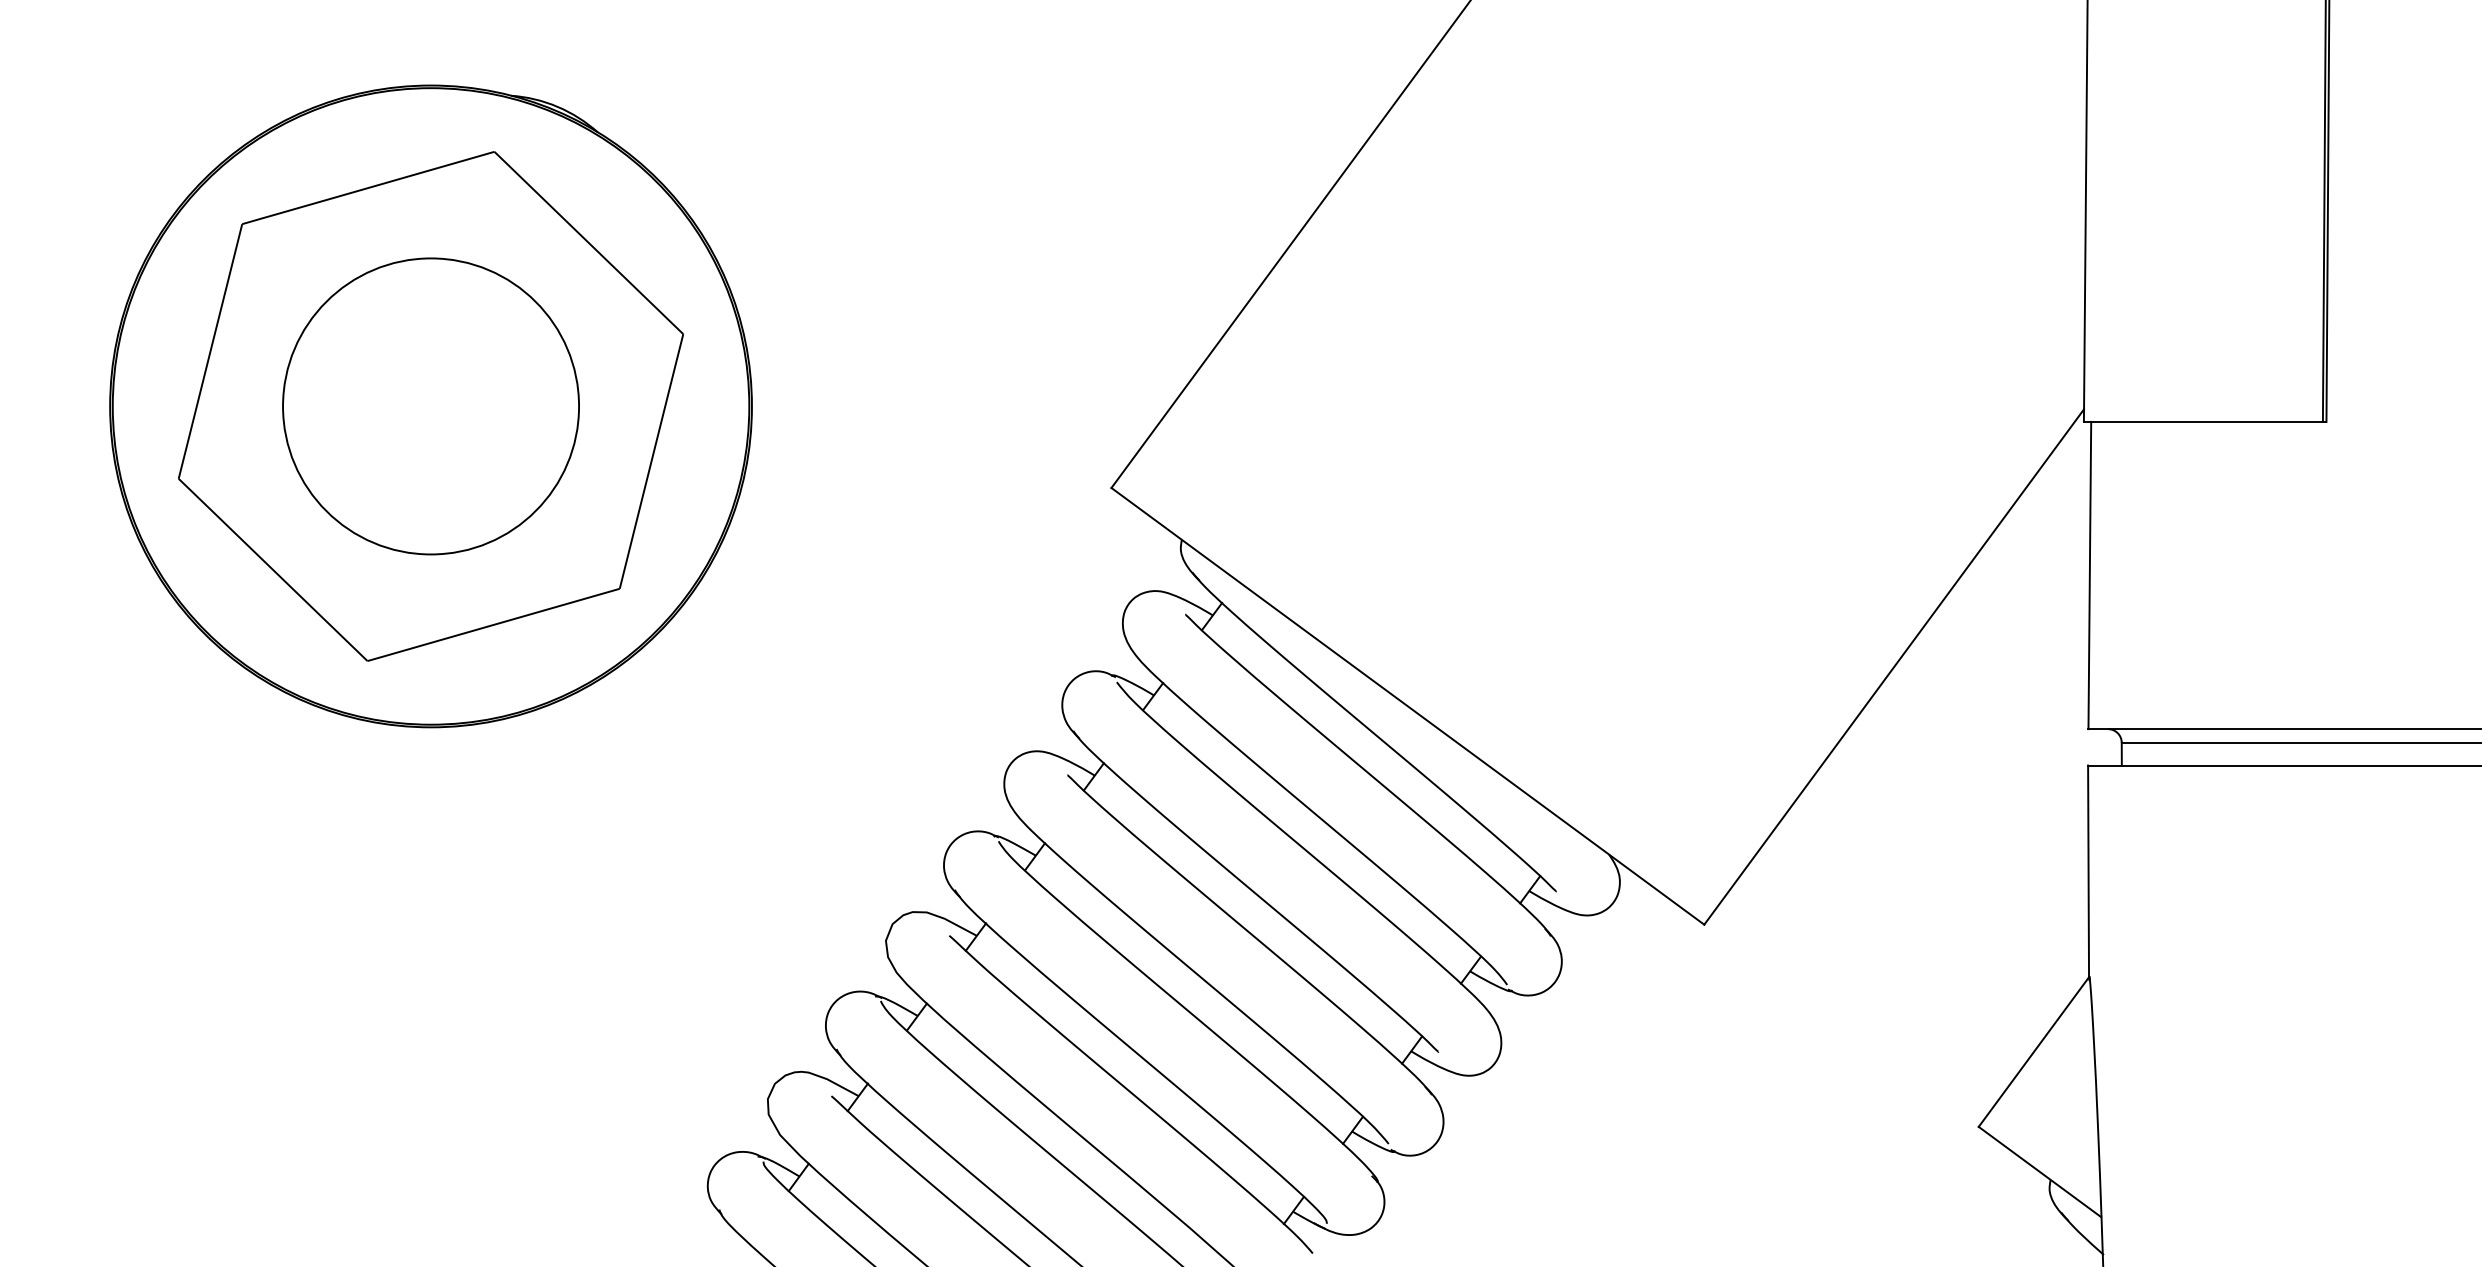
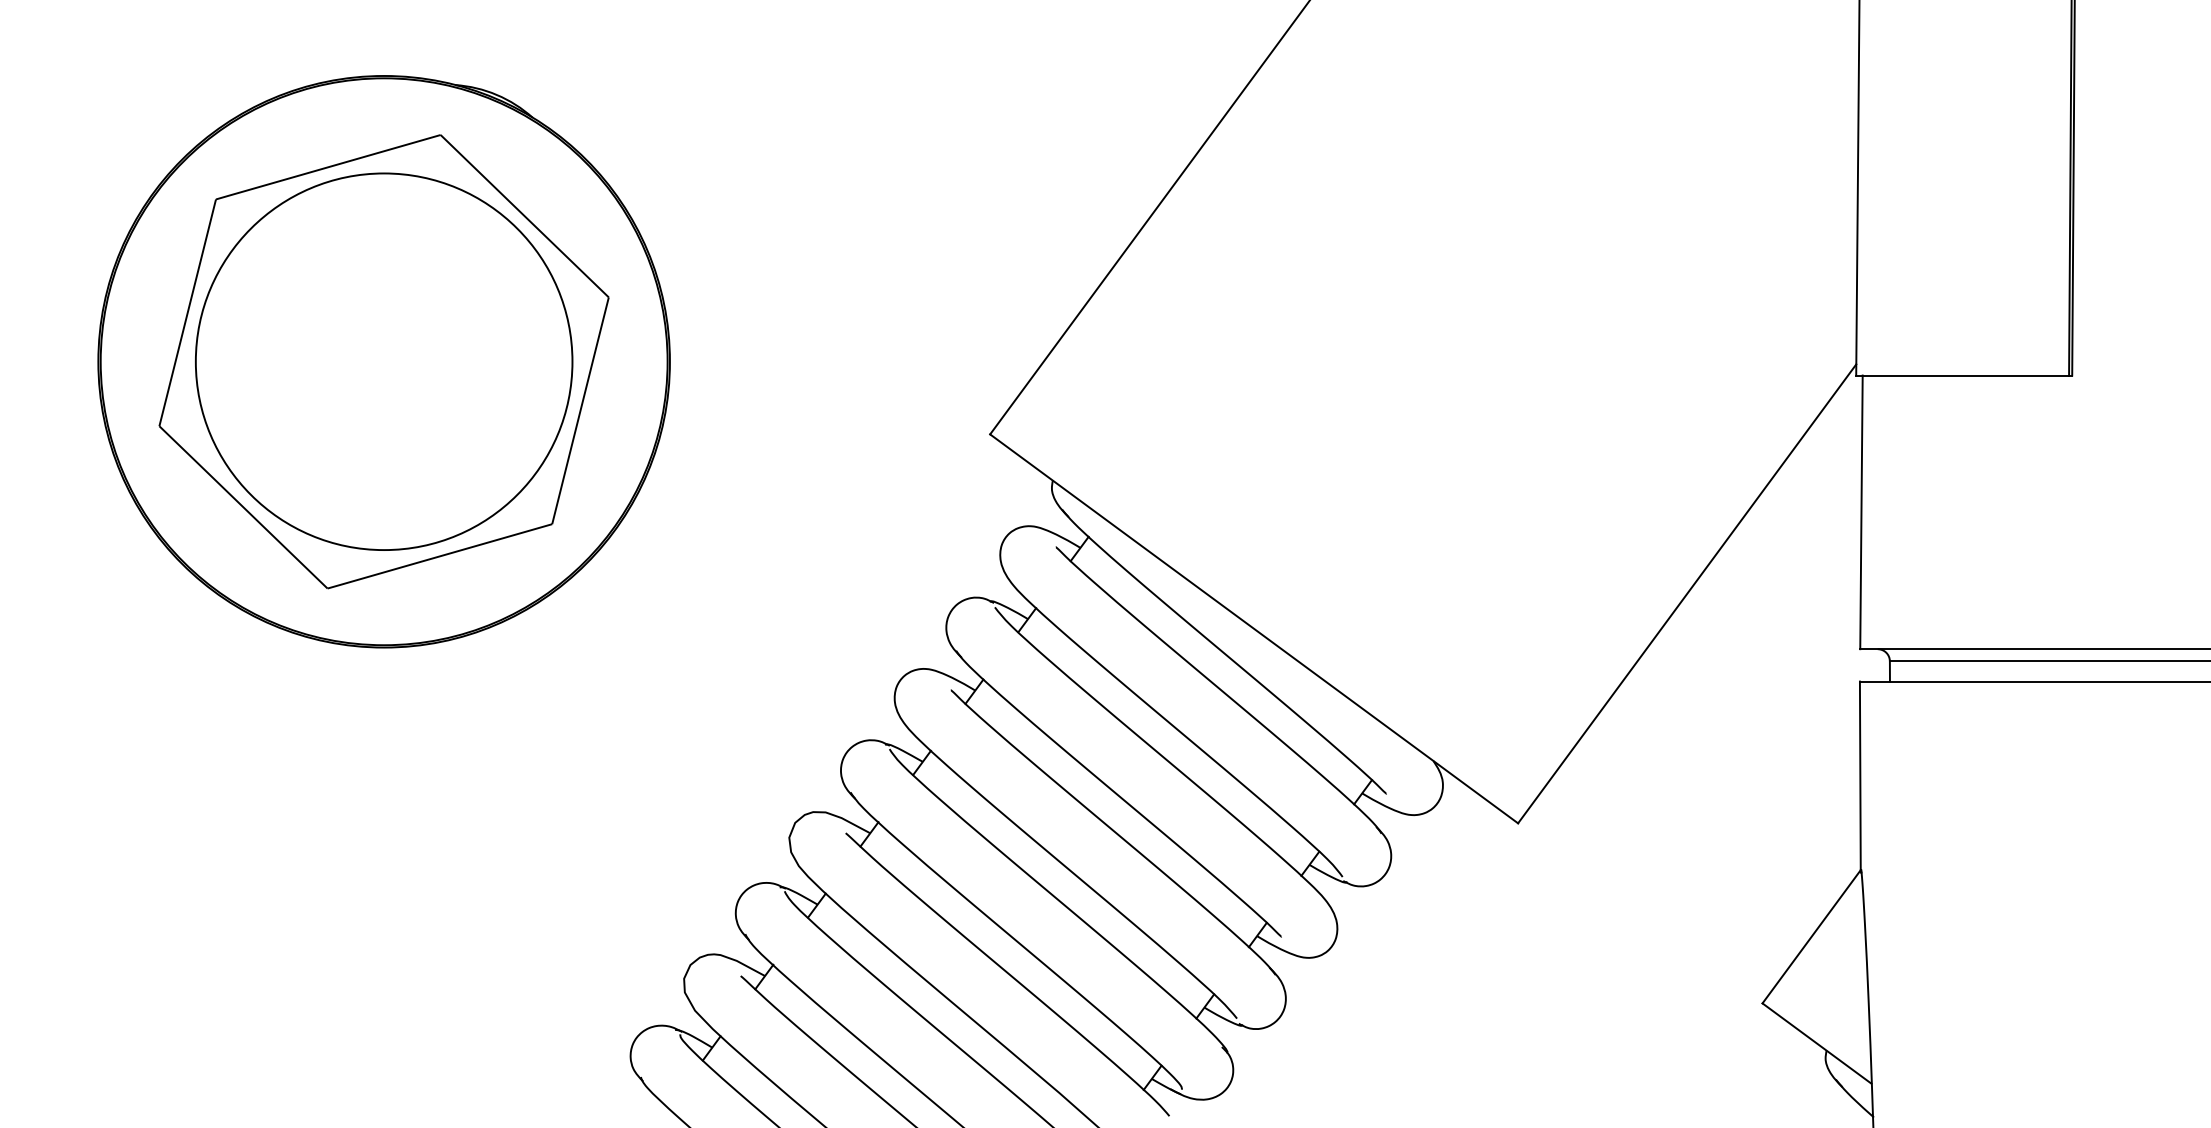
circle: (430, 405) -> (383, 360), size x1.43

